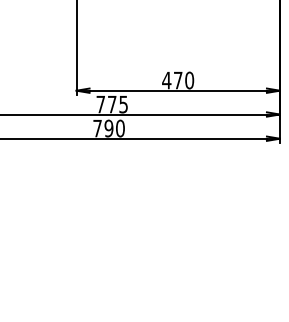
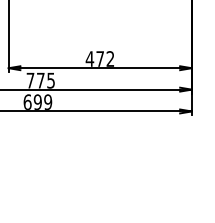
text: (189, 80) -> (110, 59), 470 -> 472
text: (108, 128) -> (37, 102), 790 -> 699

